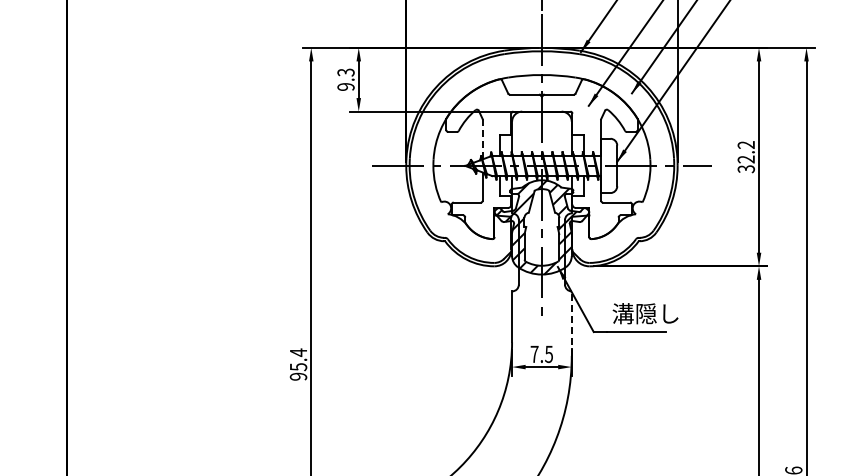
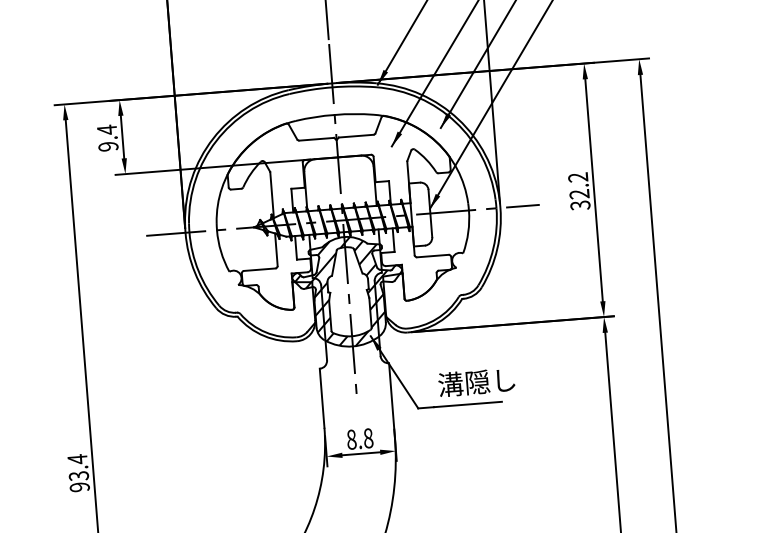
text: (345, 72) -> (106, 129), 9.3 -> 9.4
line: (482, 139) -> (271, 195), dashed -> solid
line: (571, 323) -> (391, 400), dashed -> solid
text: (541, 354) -> (359, 439), 7.5 -> 8.8
text: (297, 366) -> (77, 475), 95.4 -> 93.4

